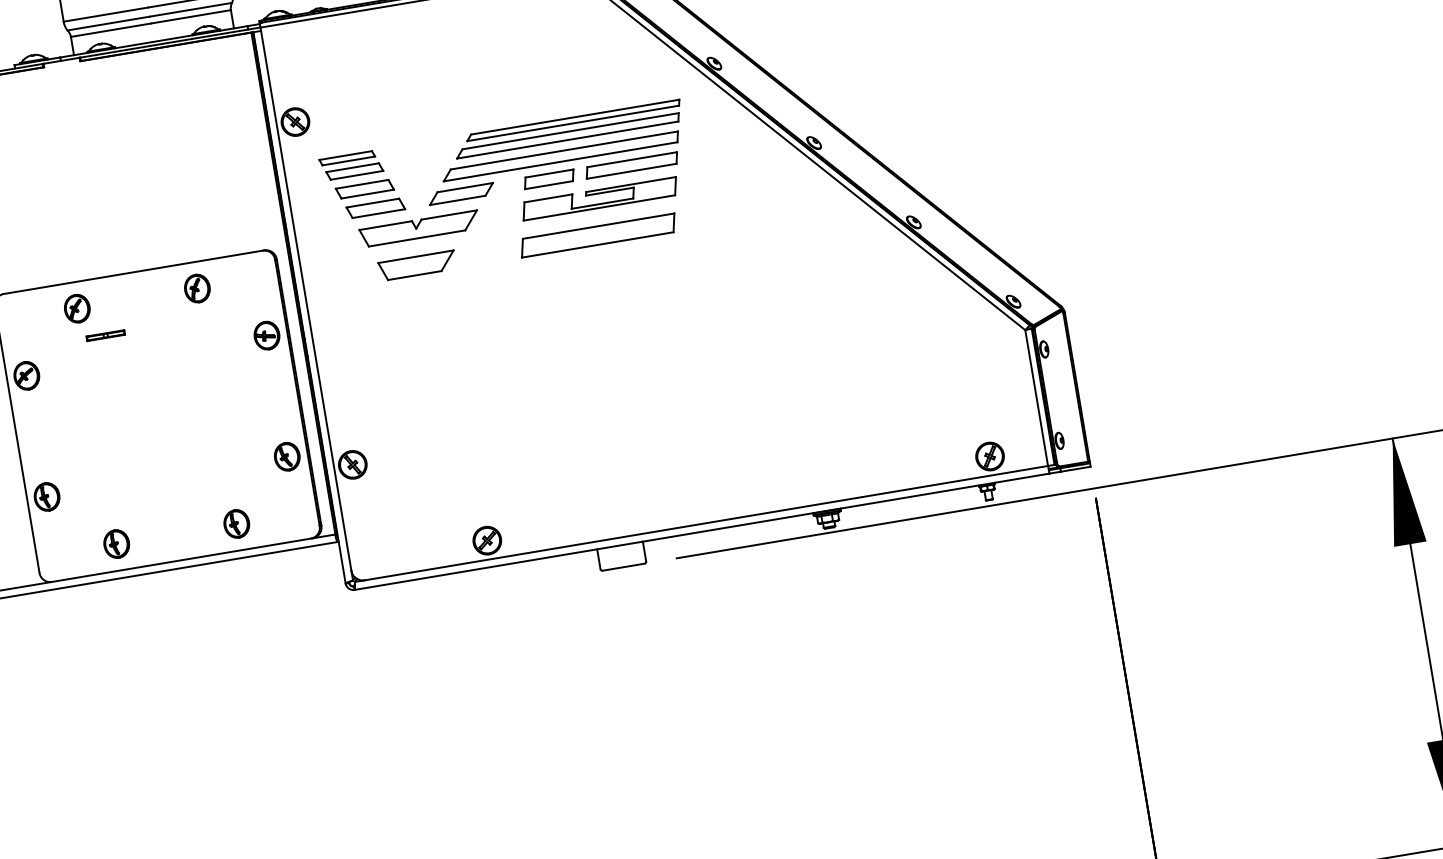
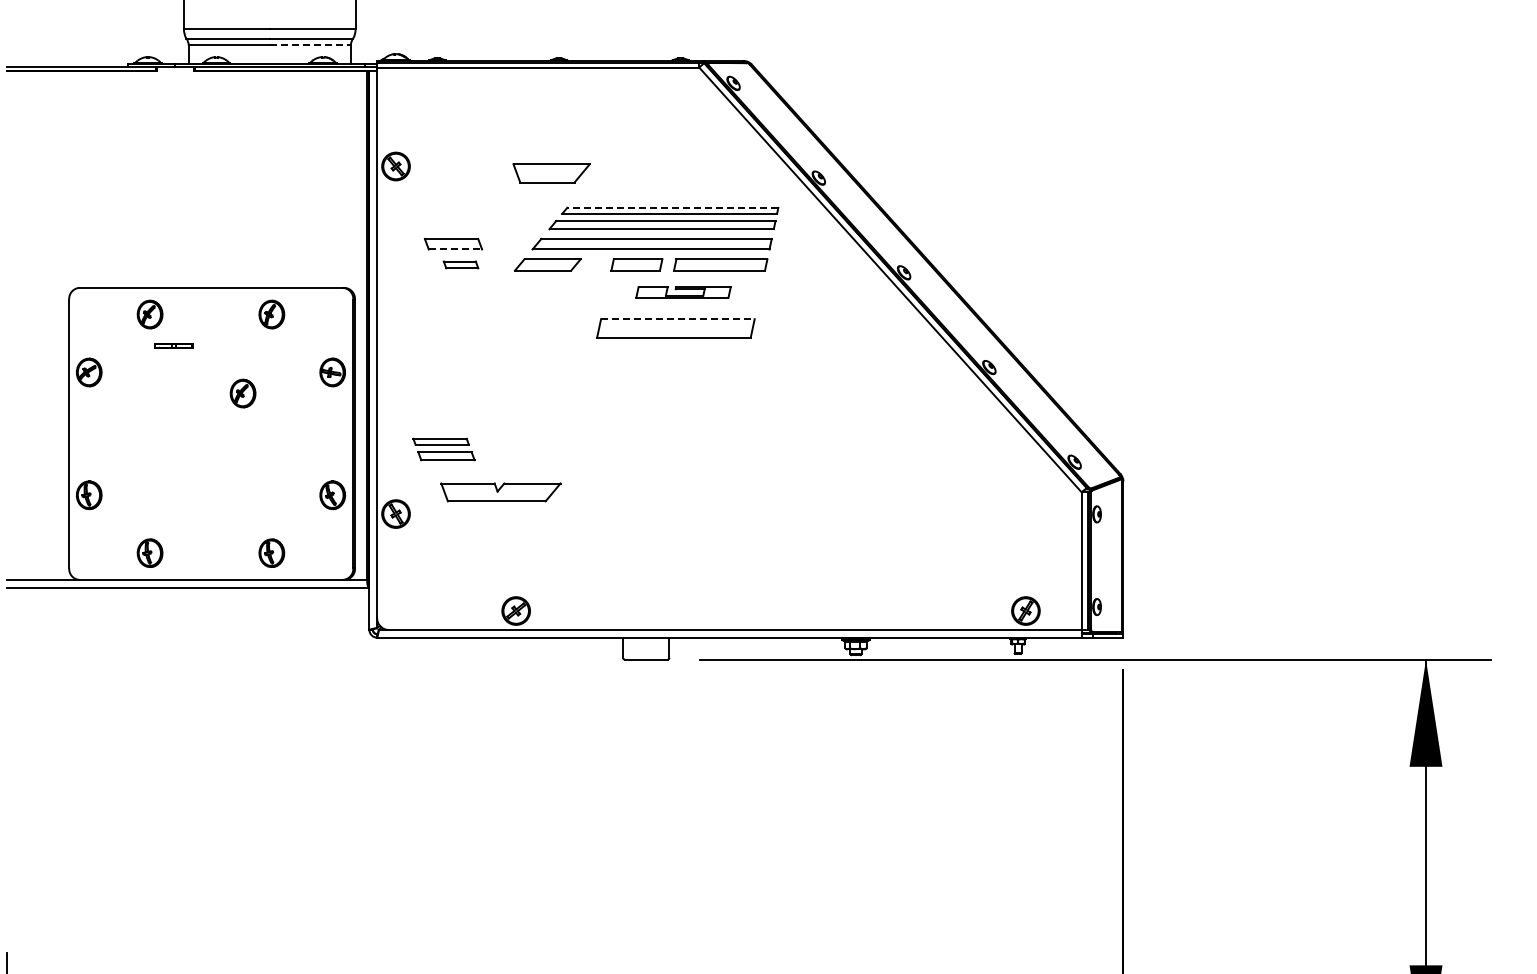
line: (191, 16) -> (310, 45), solid -> dashed
line: (574, 116) -> (672, 207), solid -> dashed
part: (350, 165) -> (443, 449), moved
line: (367, 194) -> (455, 249), solid -> dashed
part: (599, 198) -> (683, 292), size x0.6
part: (375, 208) -> (460, 264), size x0.6
line: (598, 226) -> (677, 319), solid -> dashed
part: (419, 229) -> (500, 492), moved
part: (417, 265) -> (551, 173), moved
part: (181, 371) -> (242, 393), added

